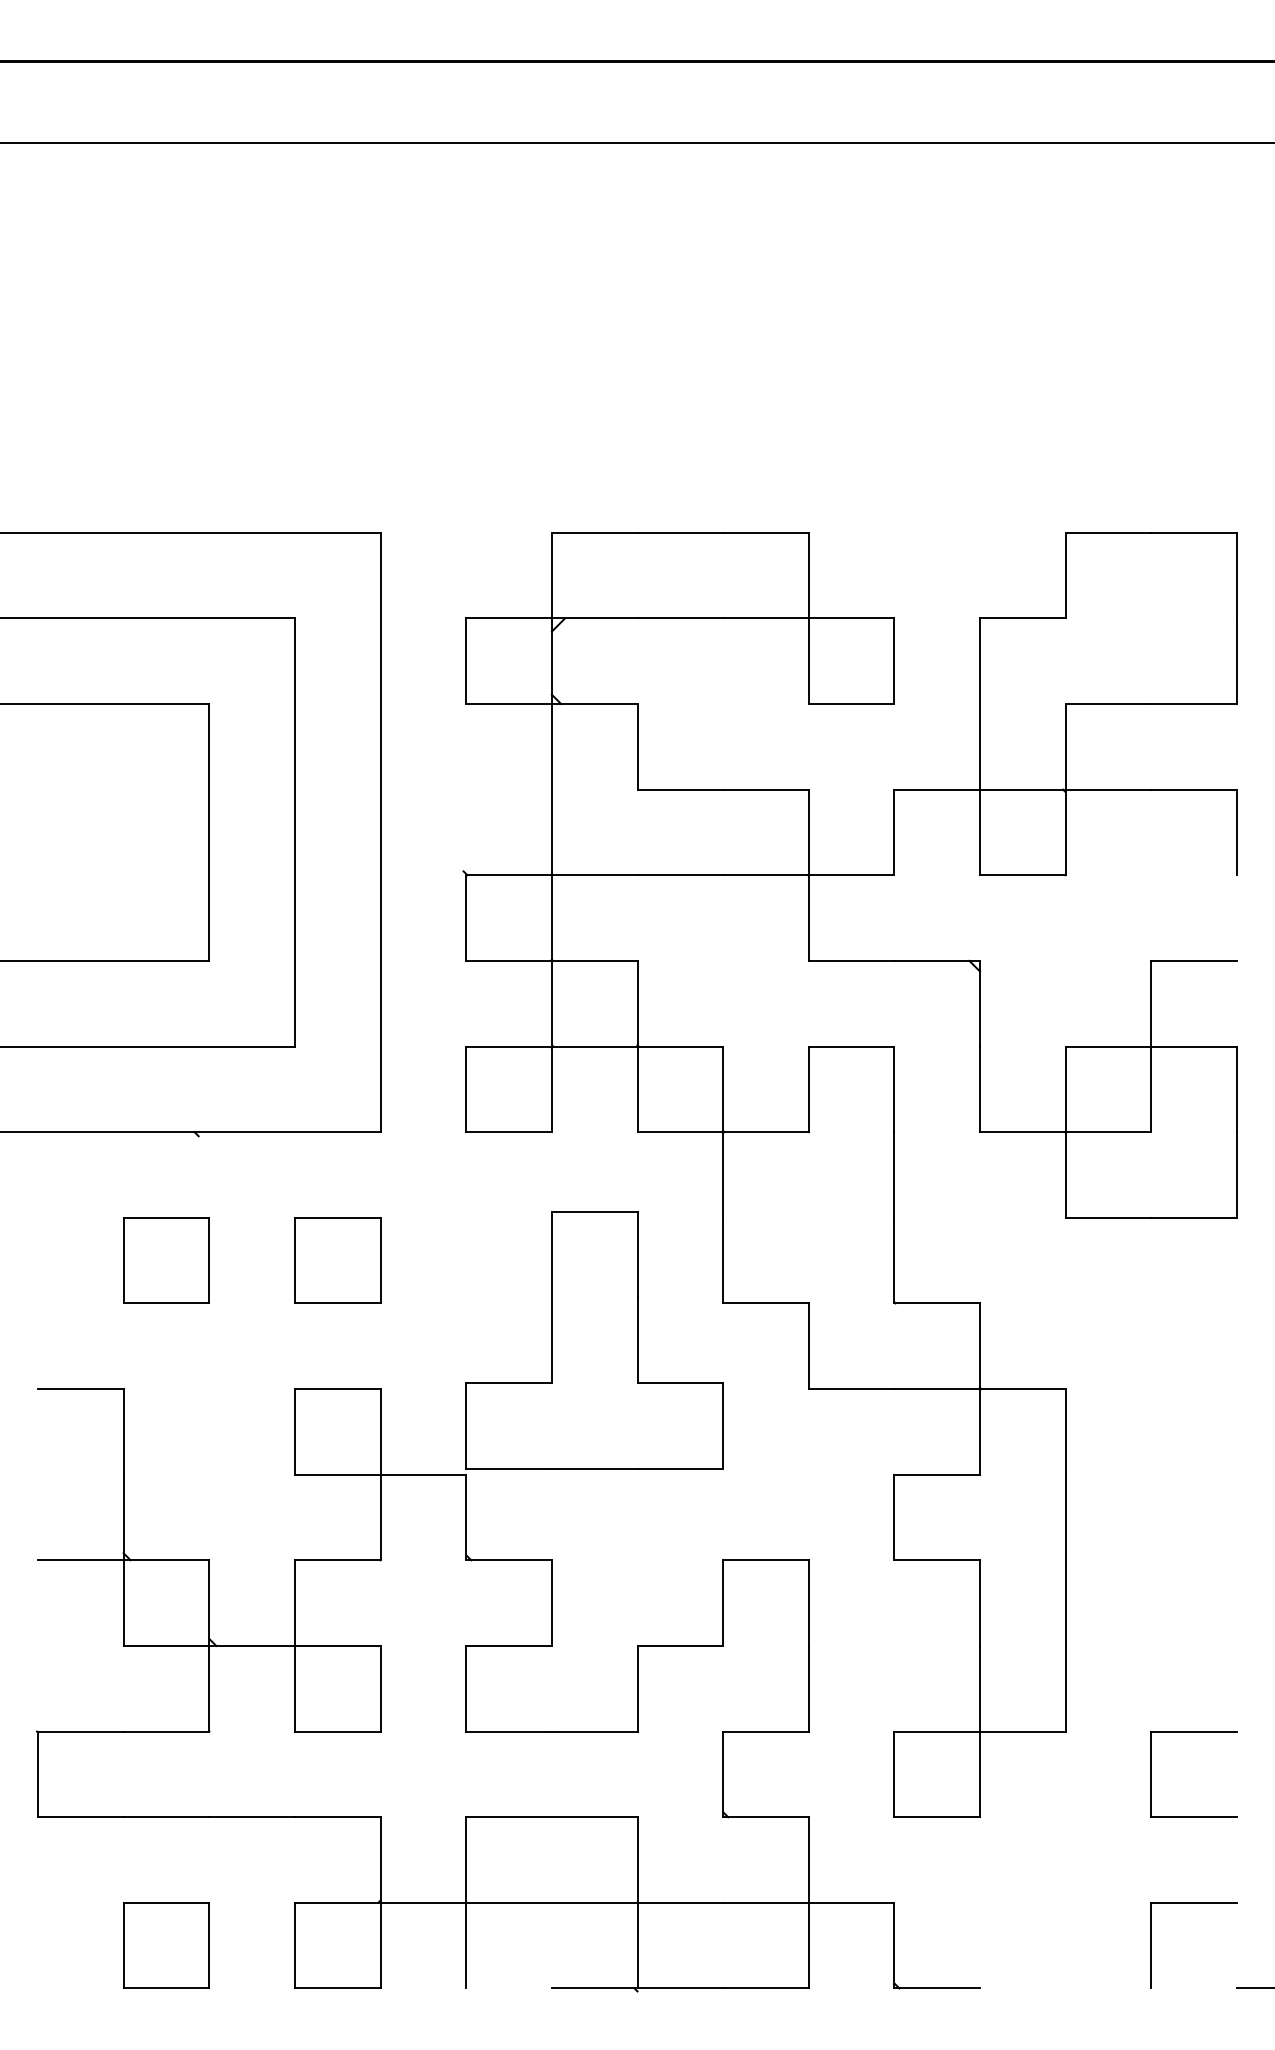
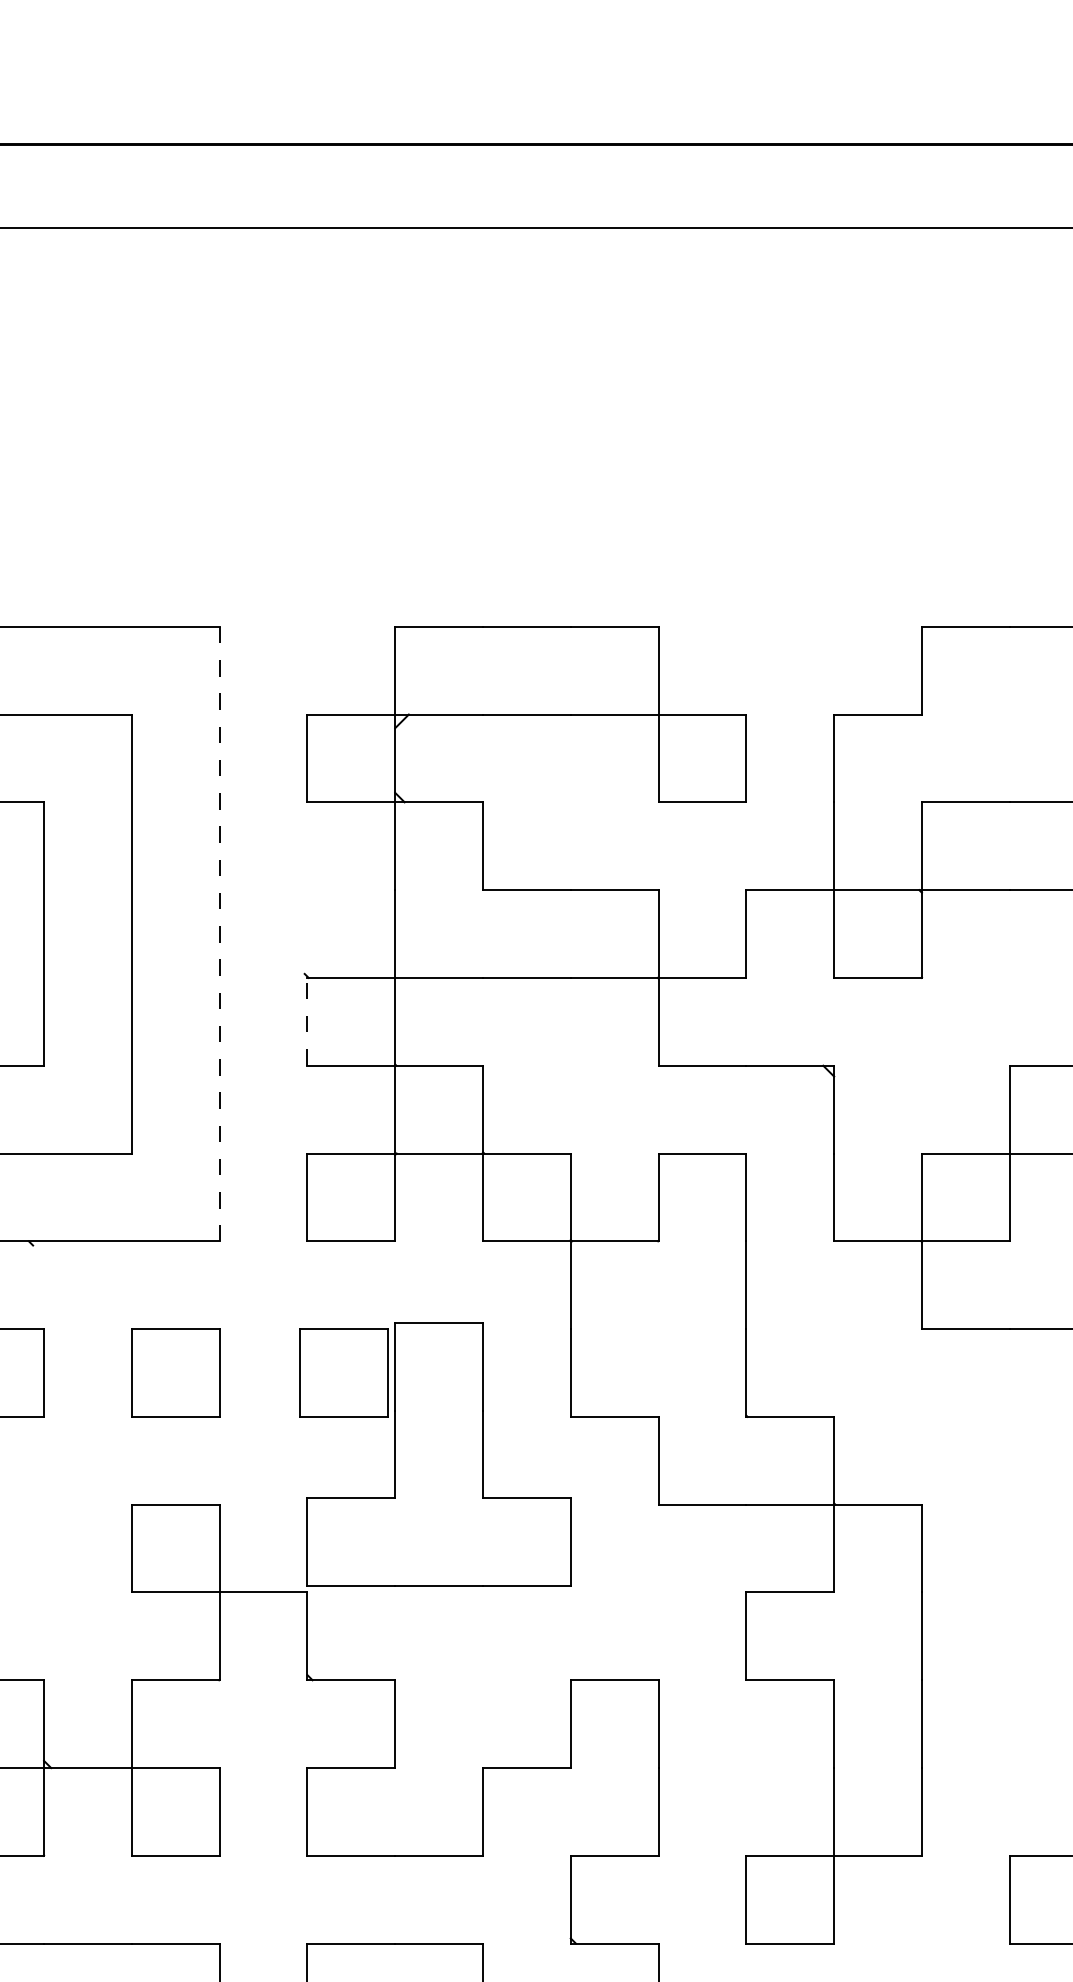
line: (380, 832) -> (219, 934), solid -> dashed
line: (466, 918) -> (307, 1022), solid -> dashed
part: (501, 1260) -> (343, 1372), added

